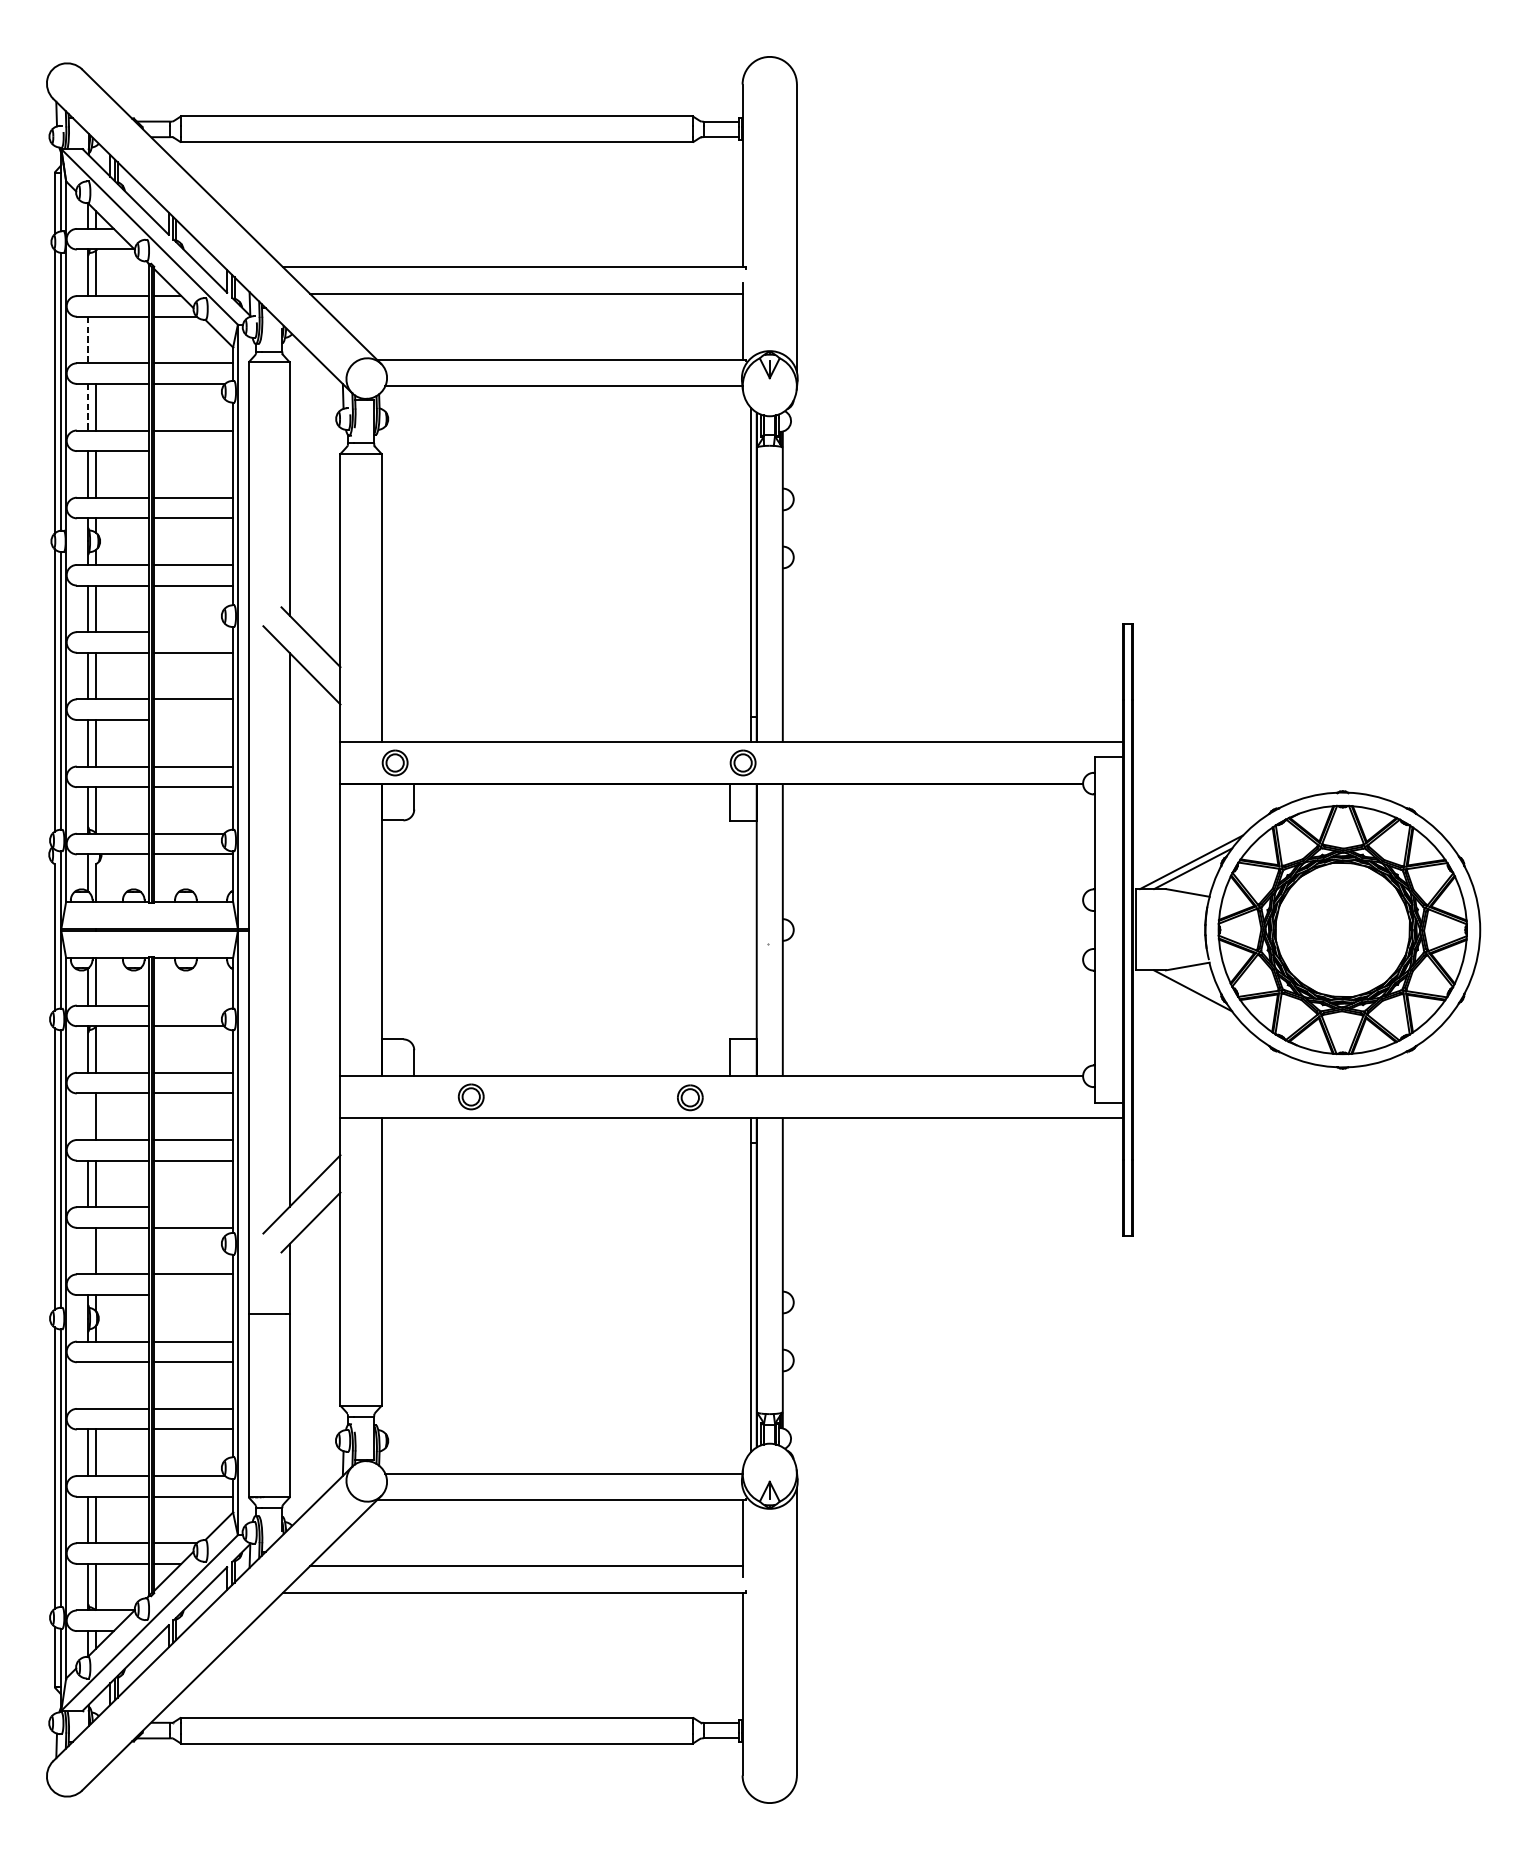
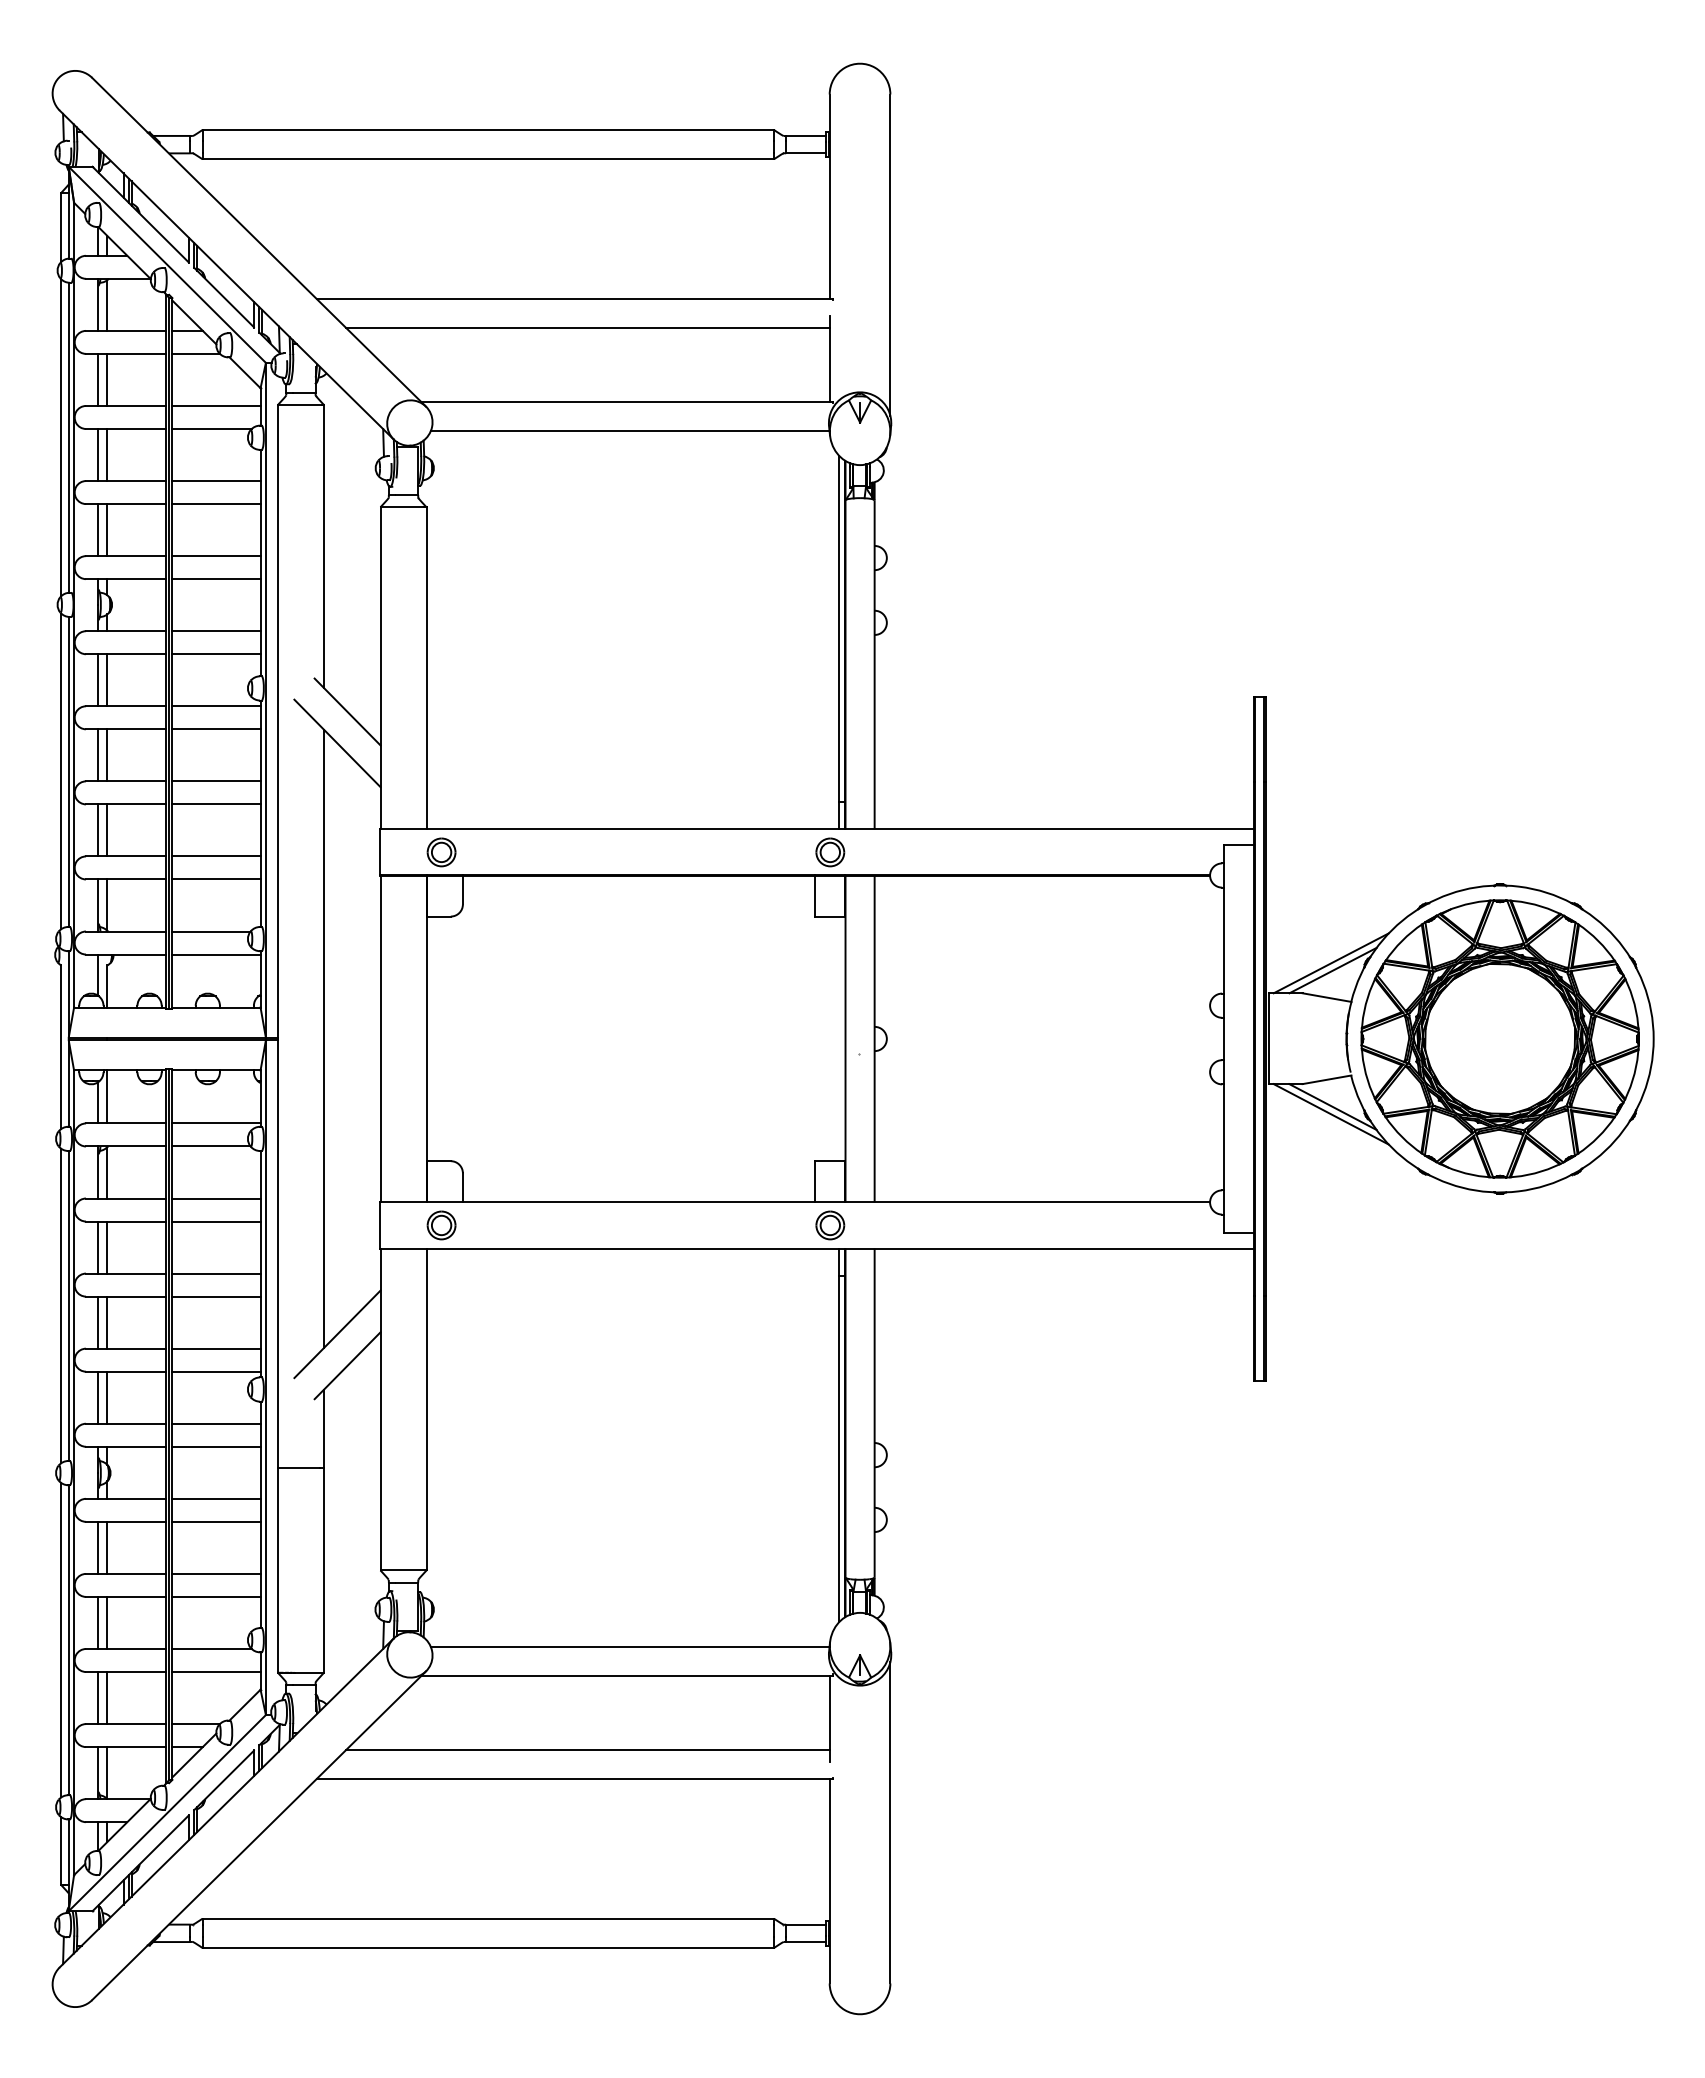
line: (96, 339) -> (107, 379), added
line: (87, 340) -> (97, 380), dashed -> solid
line: (87, 407) -> (97, 455), dashed -> solid
line: (193, 451) -> (216, 504), added
line: (193, 632) -> (216, 706), added
line: (193, 720) -> (216, 804), added
line: (1190, 997) -> (1330, 1114), added
line: (193, 1005) -> (216, 1123), added
part: (471, 1096) -> (441, 1225), moved
part: (690, 1097) -> (830, 1225), moved
line: (87, 1116) -> (97, 1247), added
line: (193, 1207) -> (216, 1348), added
line: (87, 1250) -> (97, 1397), added
line: (193, 1294) -> (216, 1446), added
line: (87, 1385) -> (97, 1547), added
line: (96, 1385) -> (107, 1547), added

